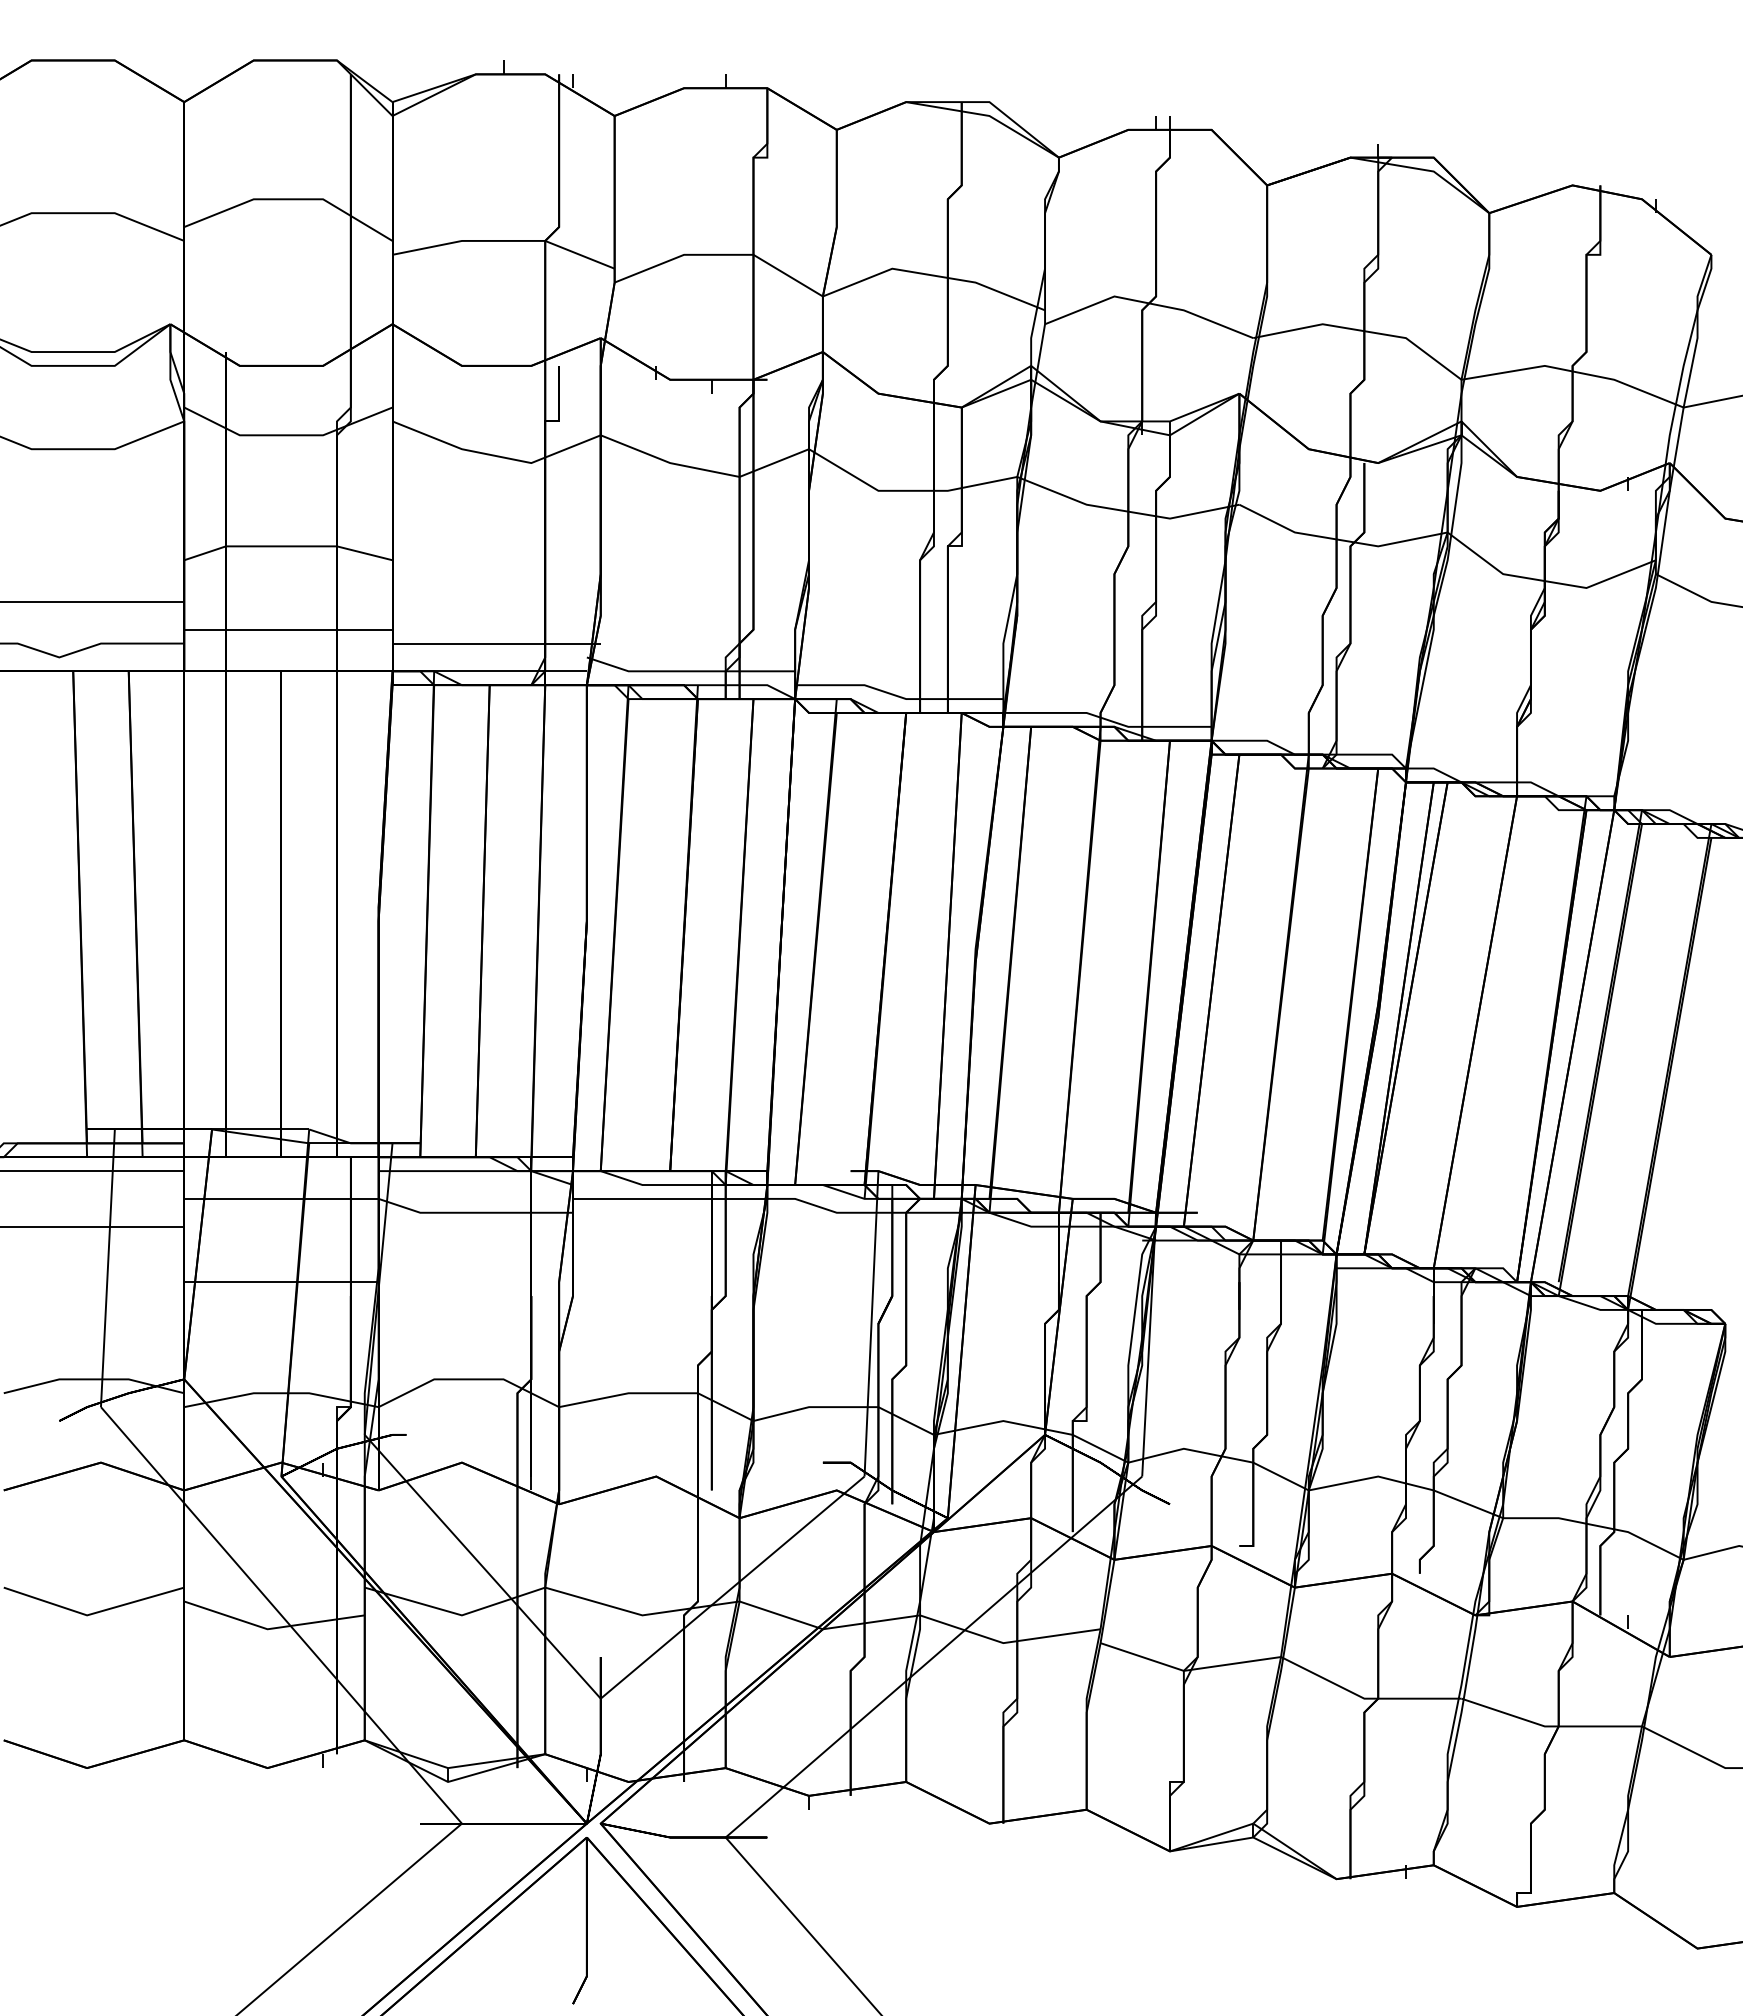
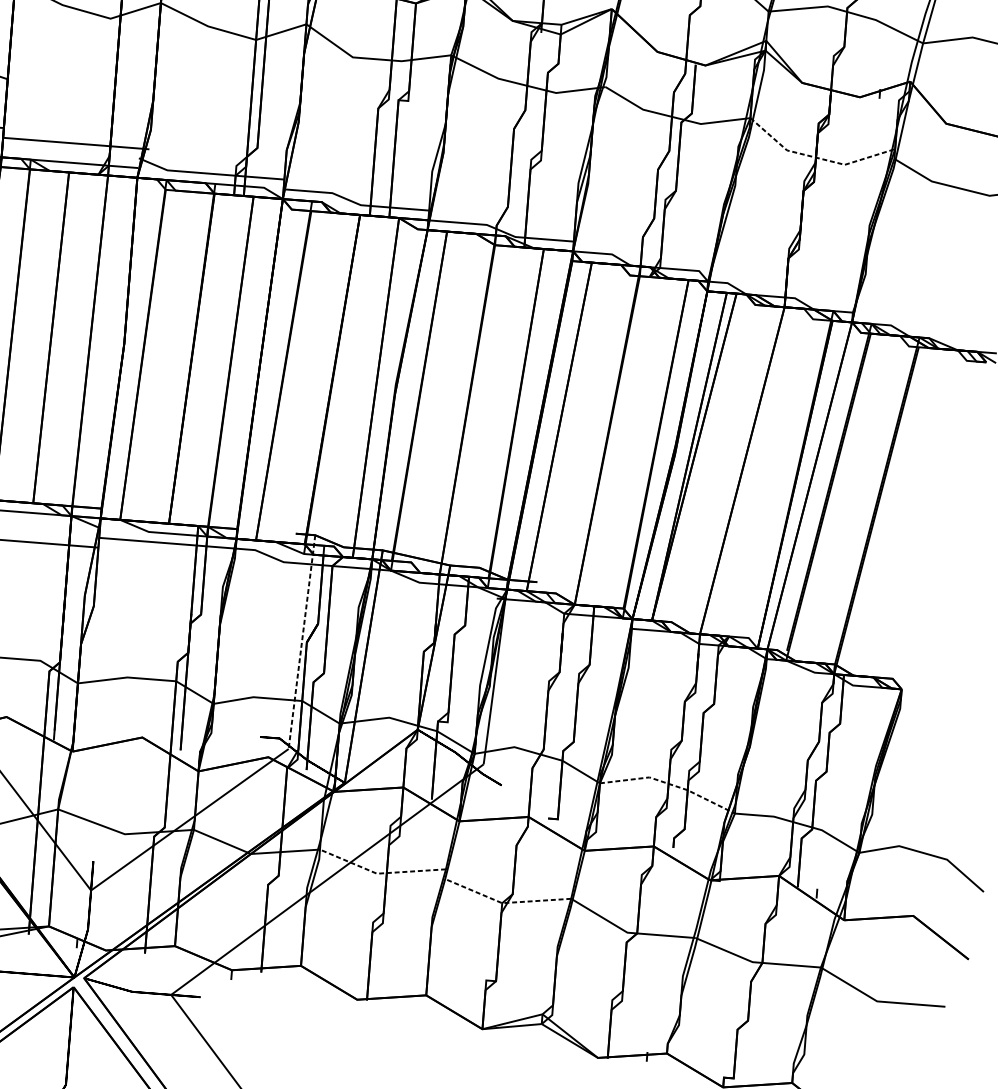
line: (1547, 581) -> (817, 158), solid -> dashed
line: (871, 1323) -> (302, 641), solid -> dashed
line: (1407, 1483) -> (669, 783), solid -> dashed
line: (1008, 1642) -> (380, 873), solid -> dashed
line: (1188, 1670) -> (505, 903), solid -> dashed

